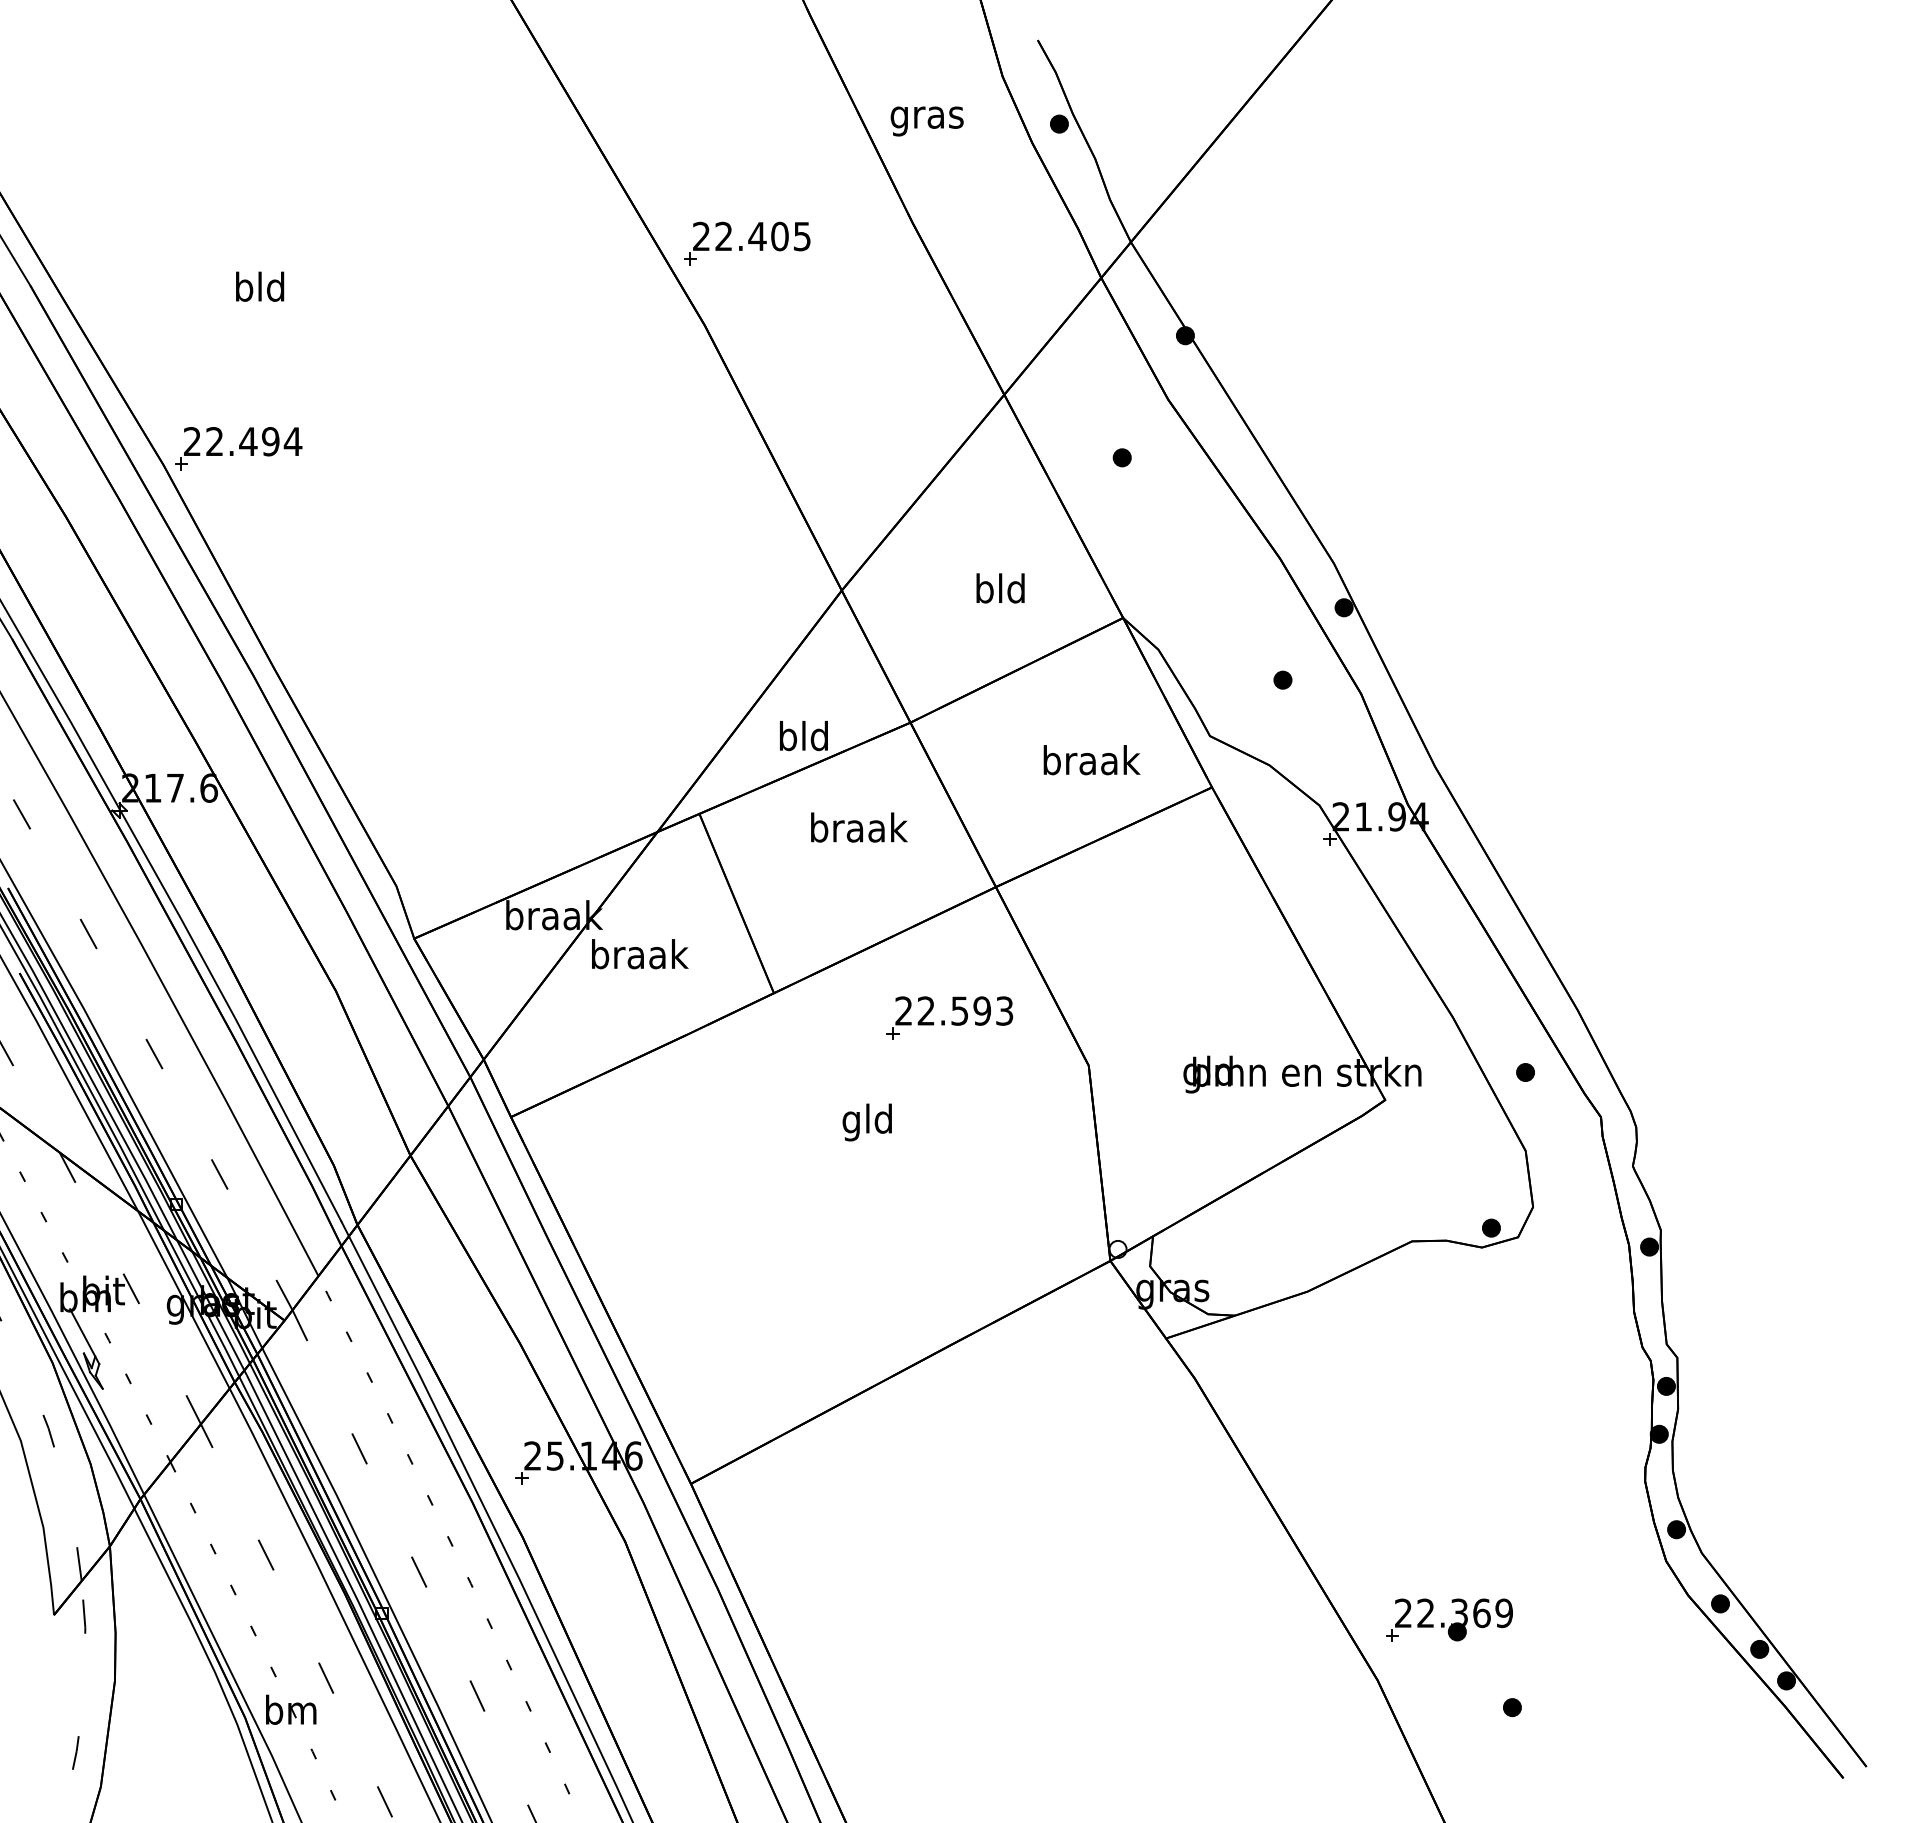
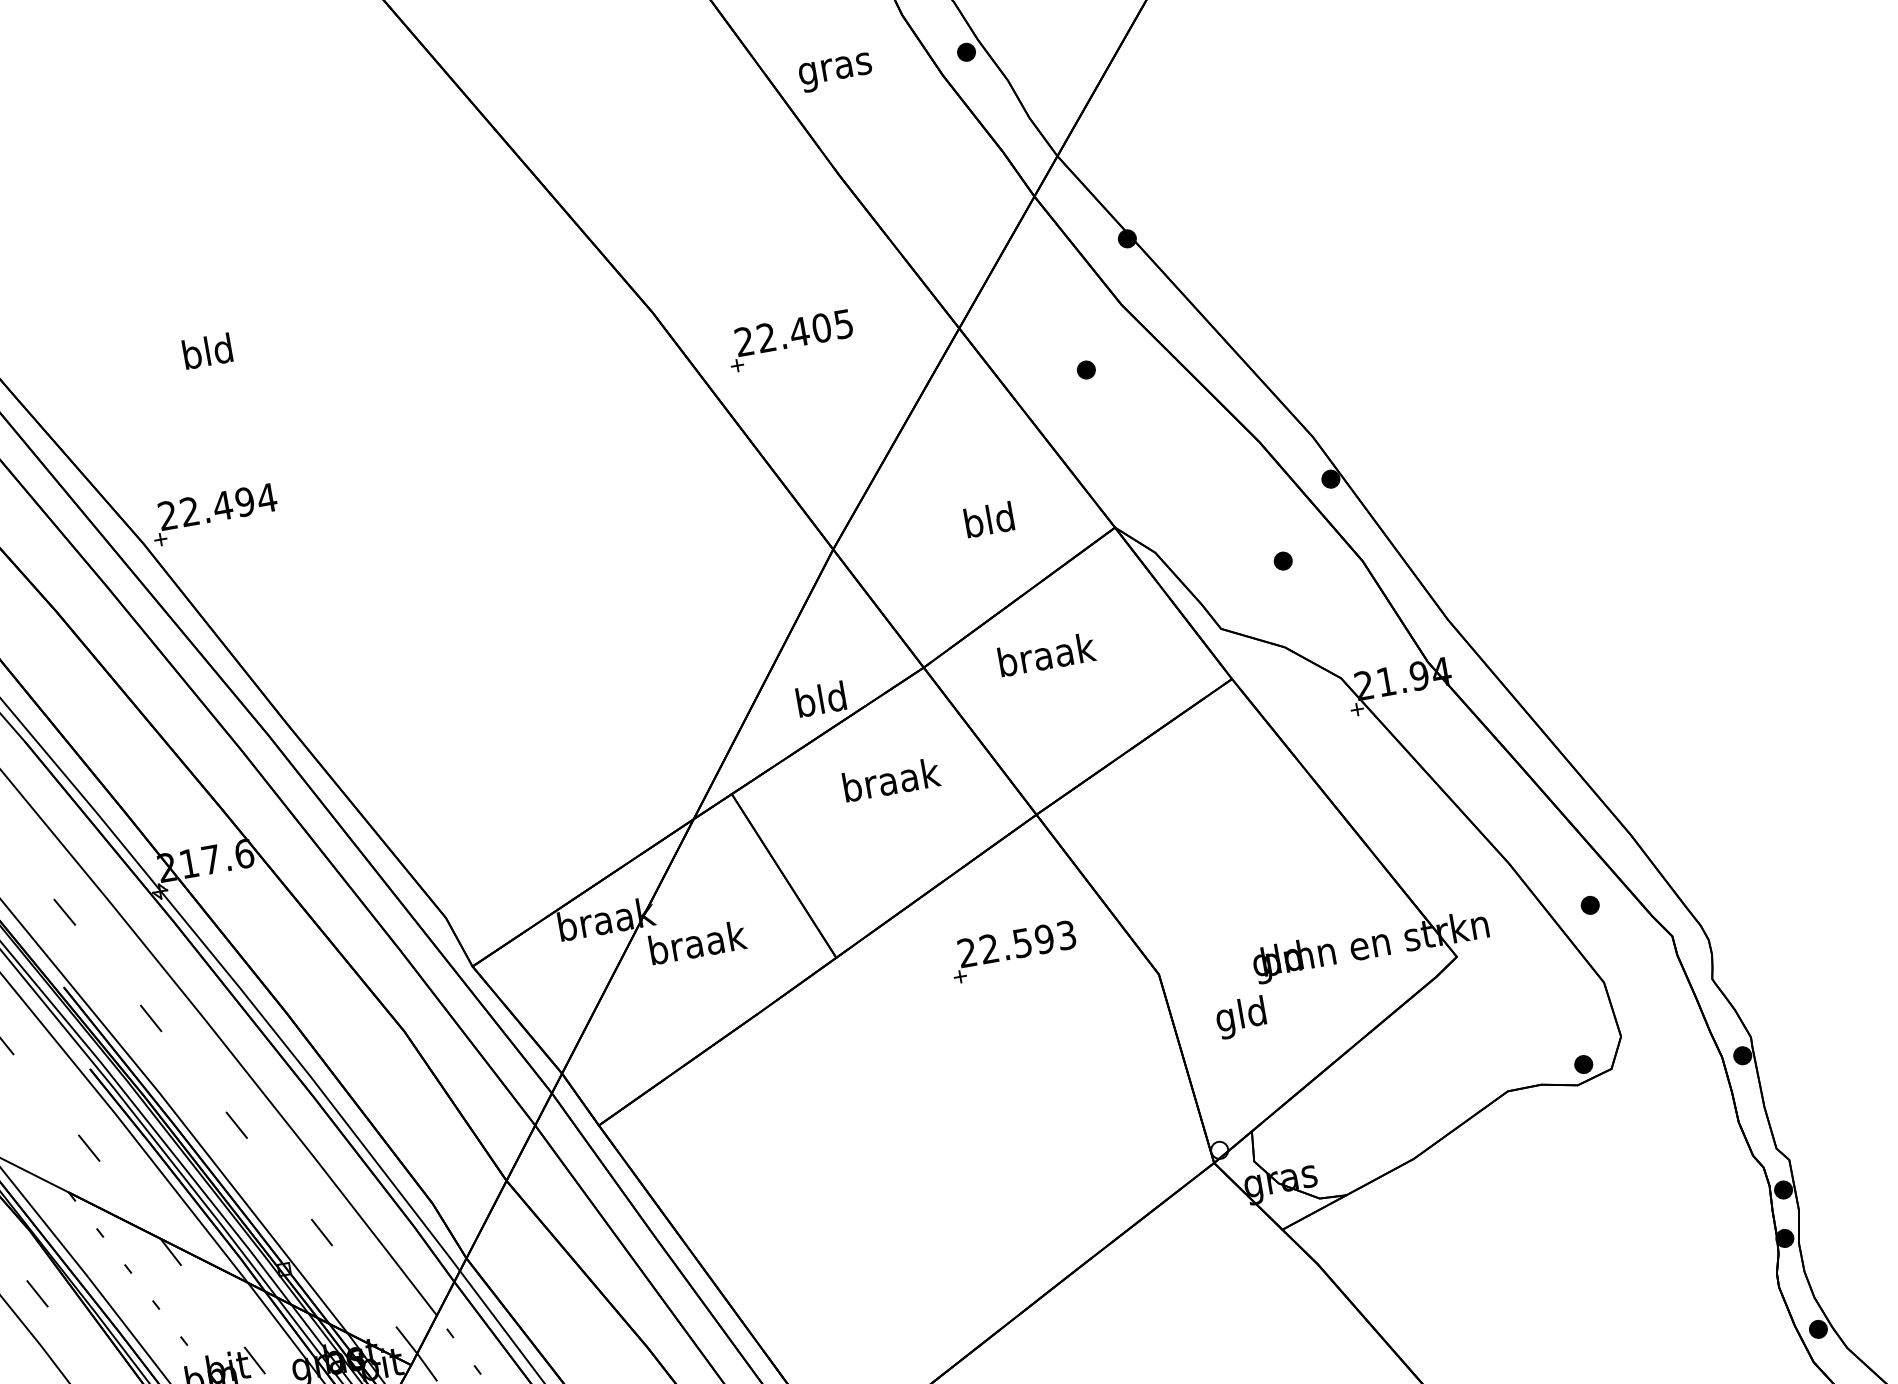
part: (747, 243) -> (791, 340), moved
text: (1091, 760) -> (1046, 654), moved
text: (866, 1122) -> (1240, 1017), moved

